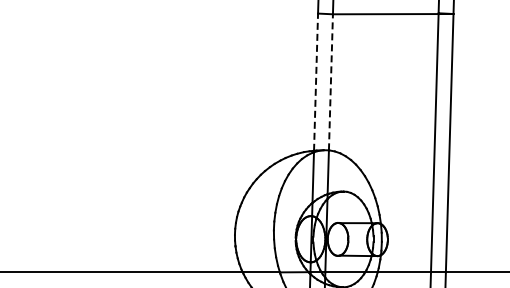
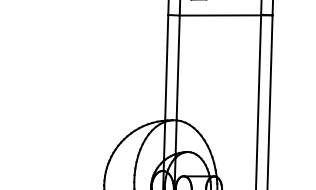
line: (330, 81) -> (177, 67), dashed -> solid
line: (316, 82) -> (167, 68), dashed -> solid

